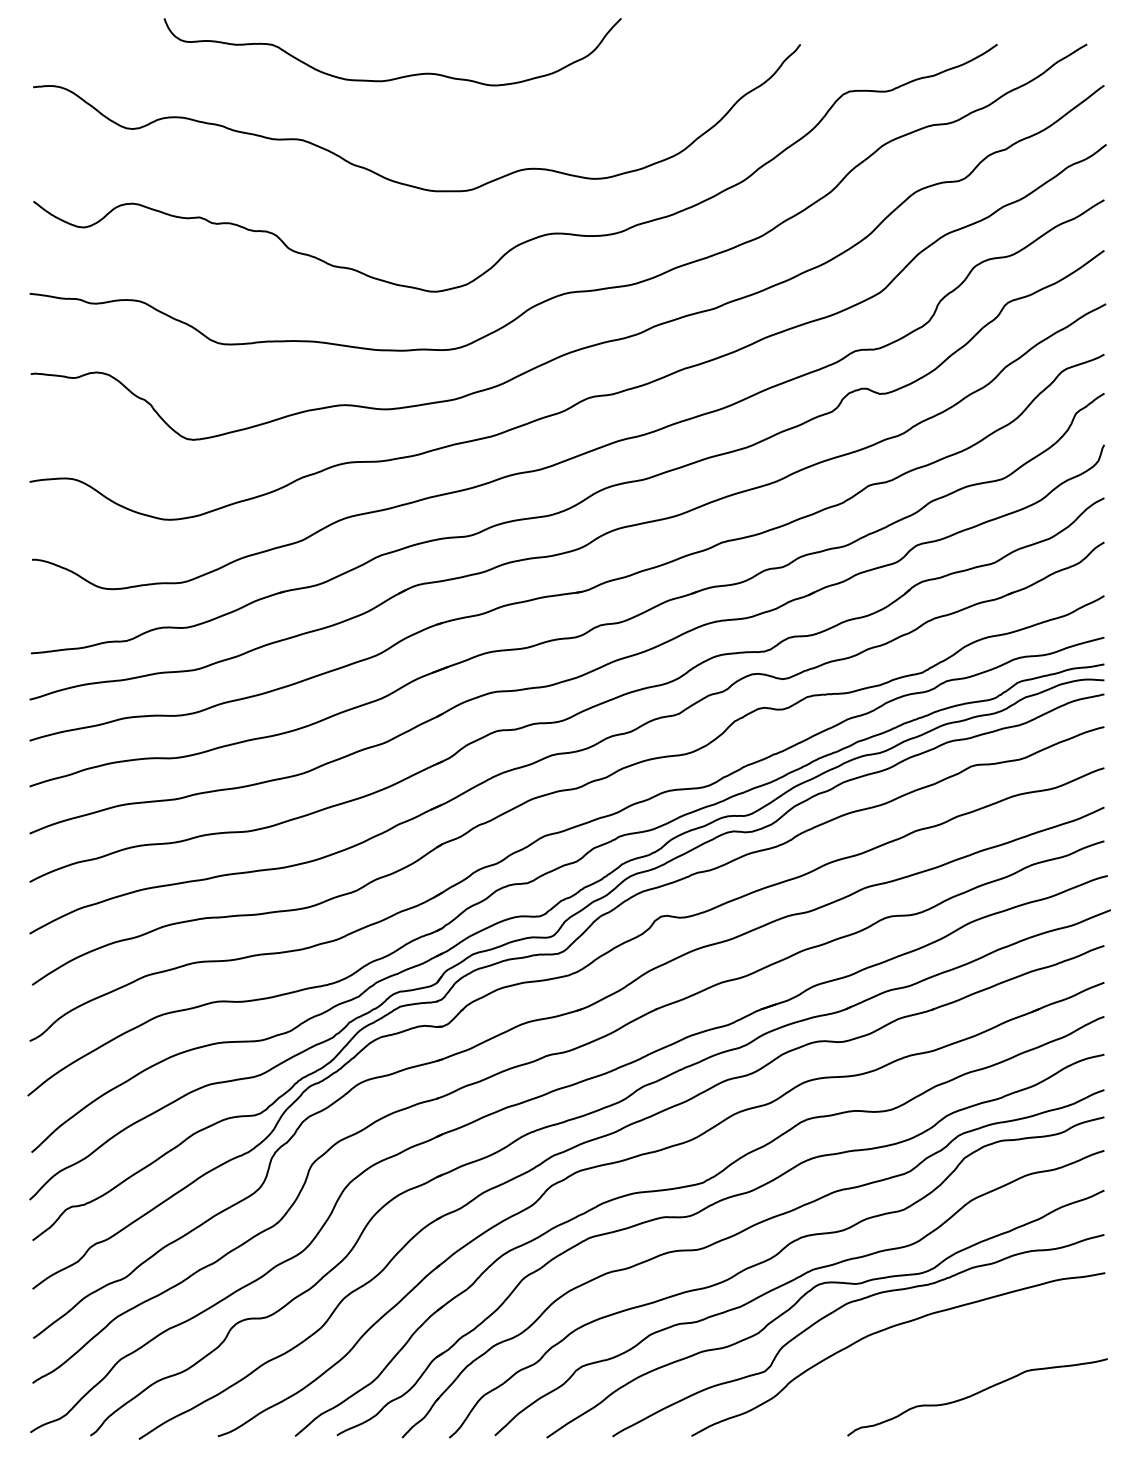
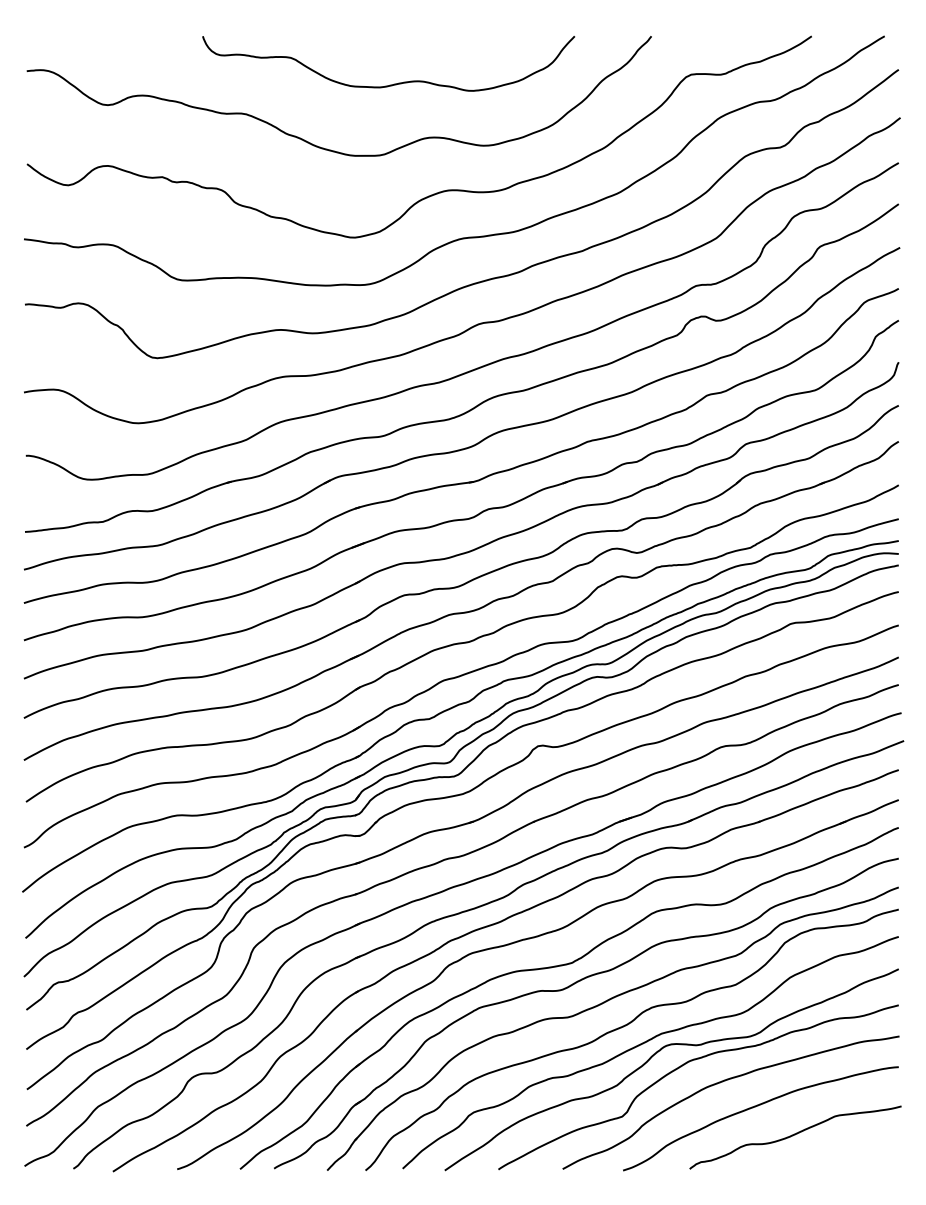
curve: (400, 76) -> (395, 83), moved
curve: (930, 1359) -> (757, 1106), added

